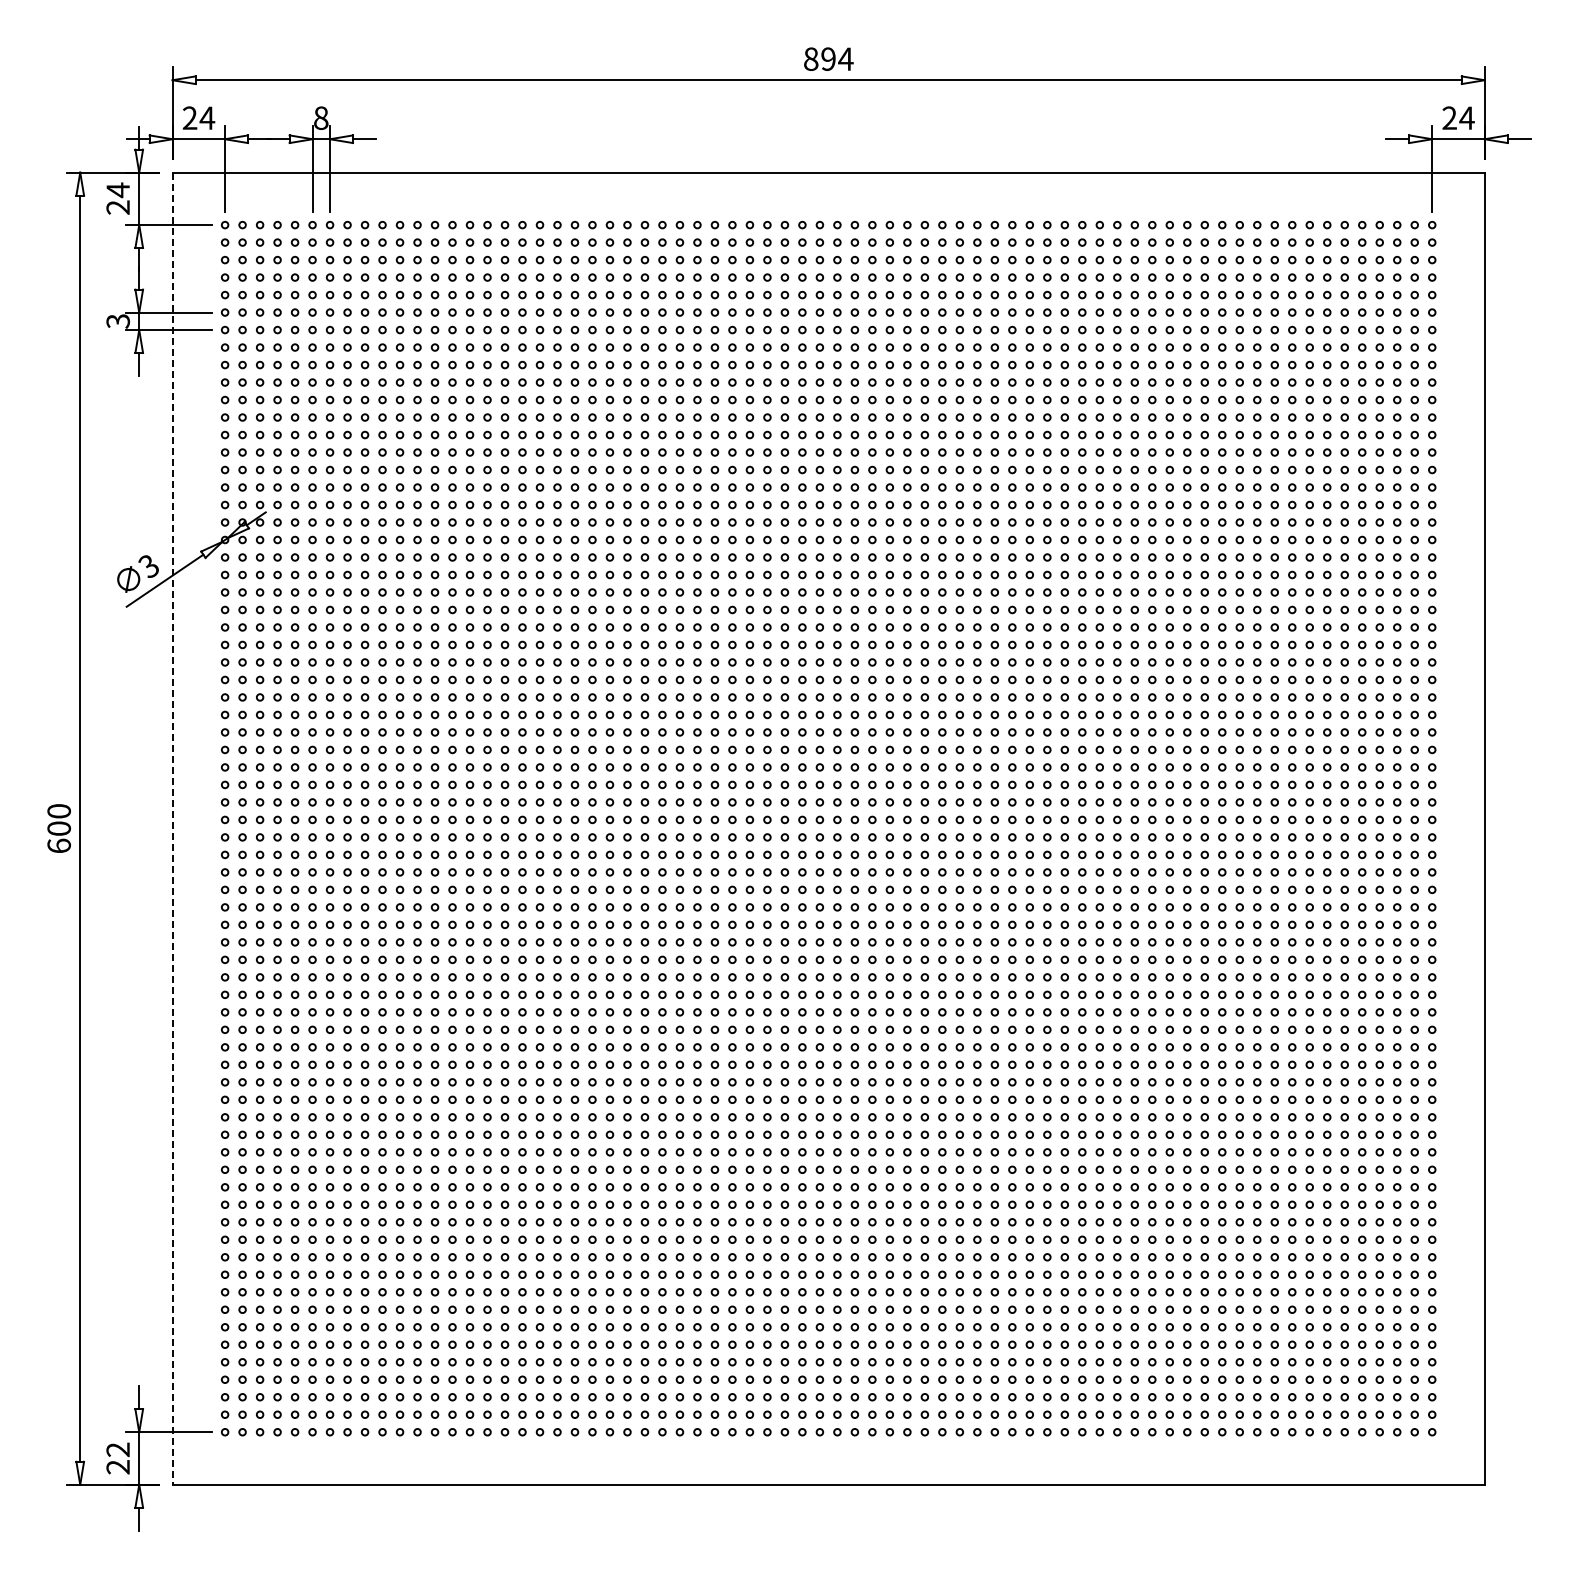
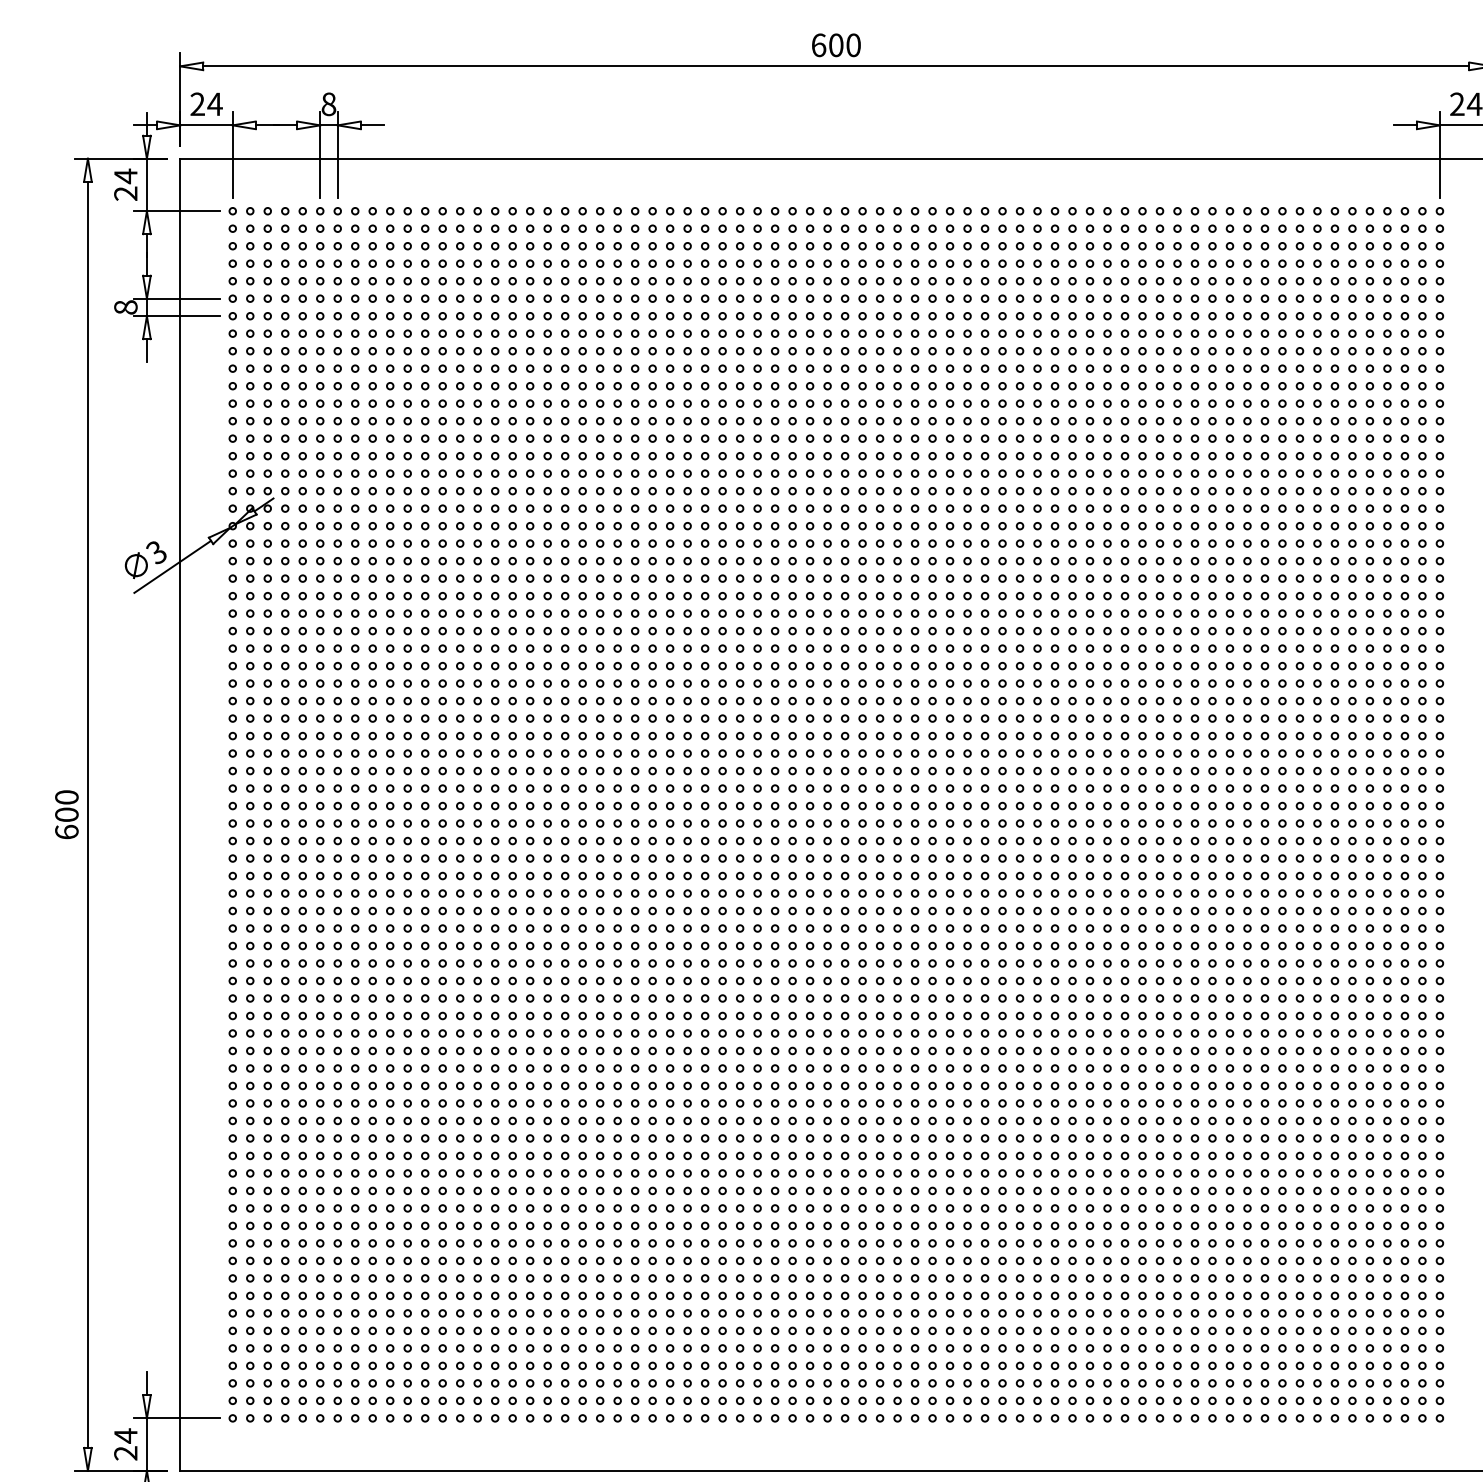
text: (828, 58) -> (836, 44), 894 -> 600
text: (117, 321) -> (125, 307), 3 -> 8
line: (172, 829) -> (180, 815), dashed -> solid
text: (117, 1449) -> (125, 1435), 22 -> 24

